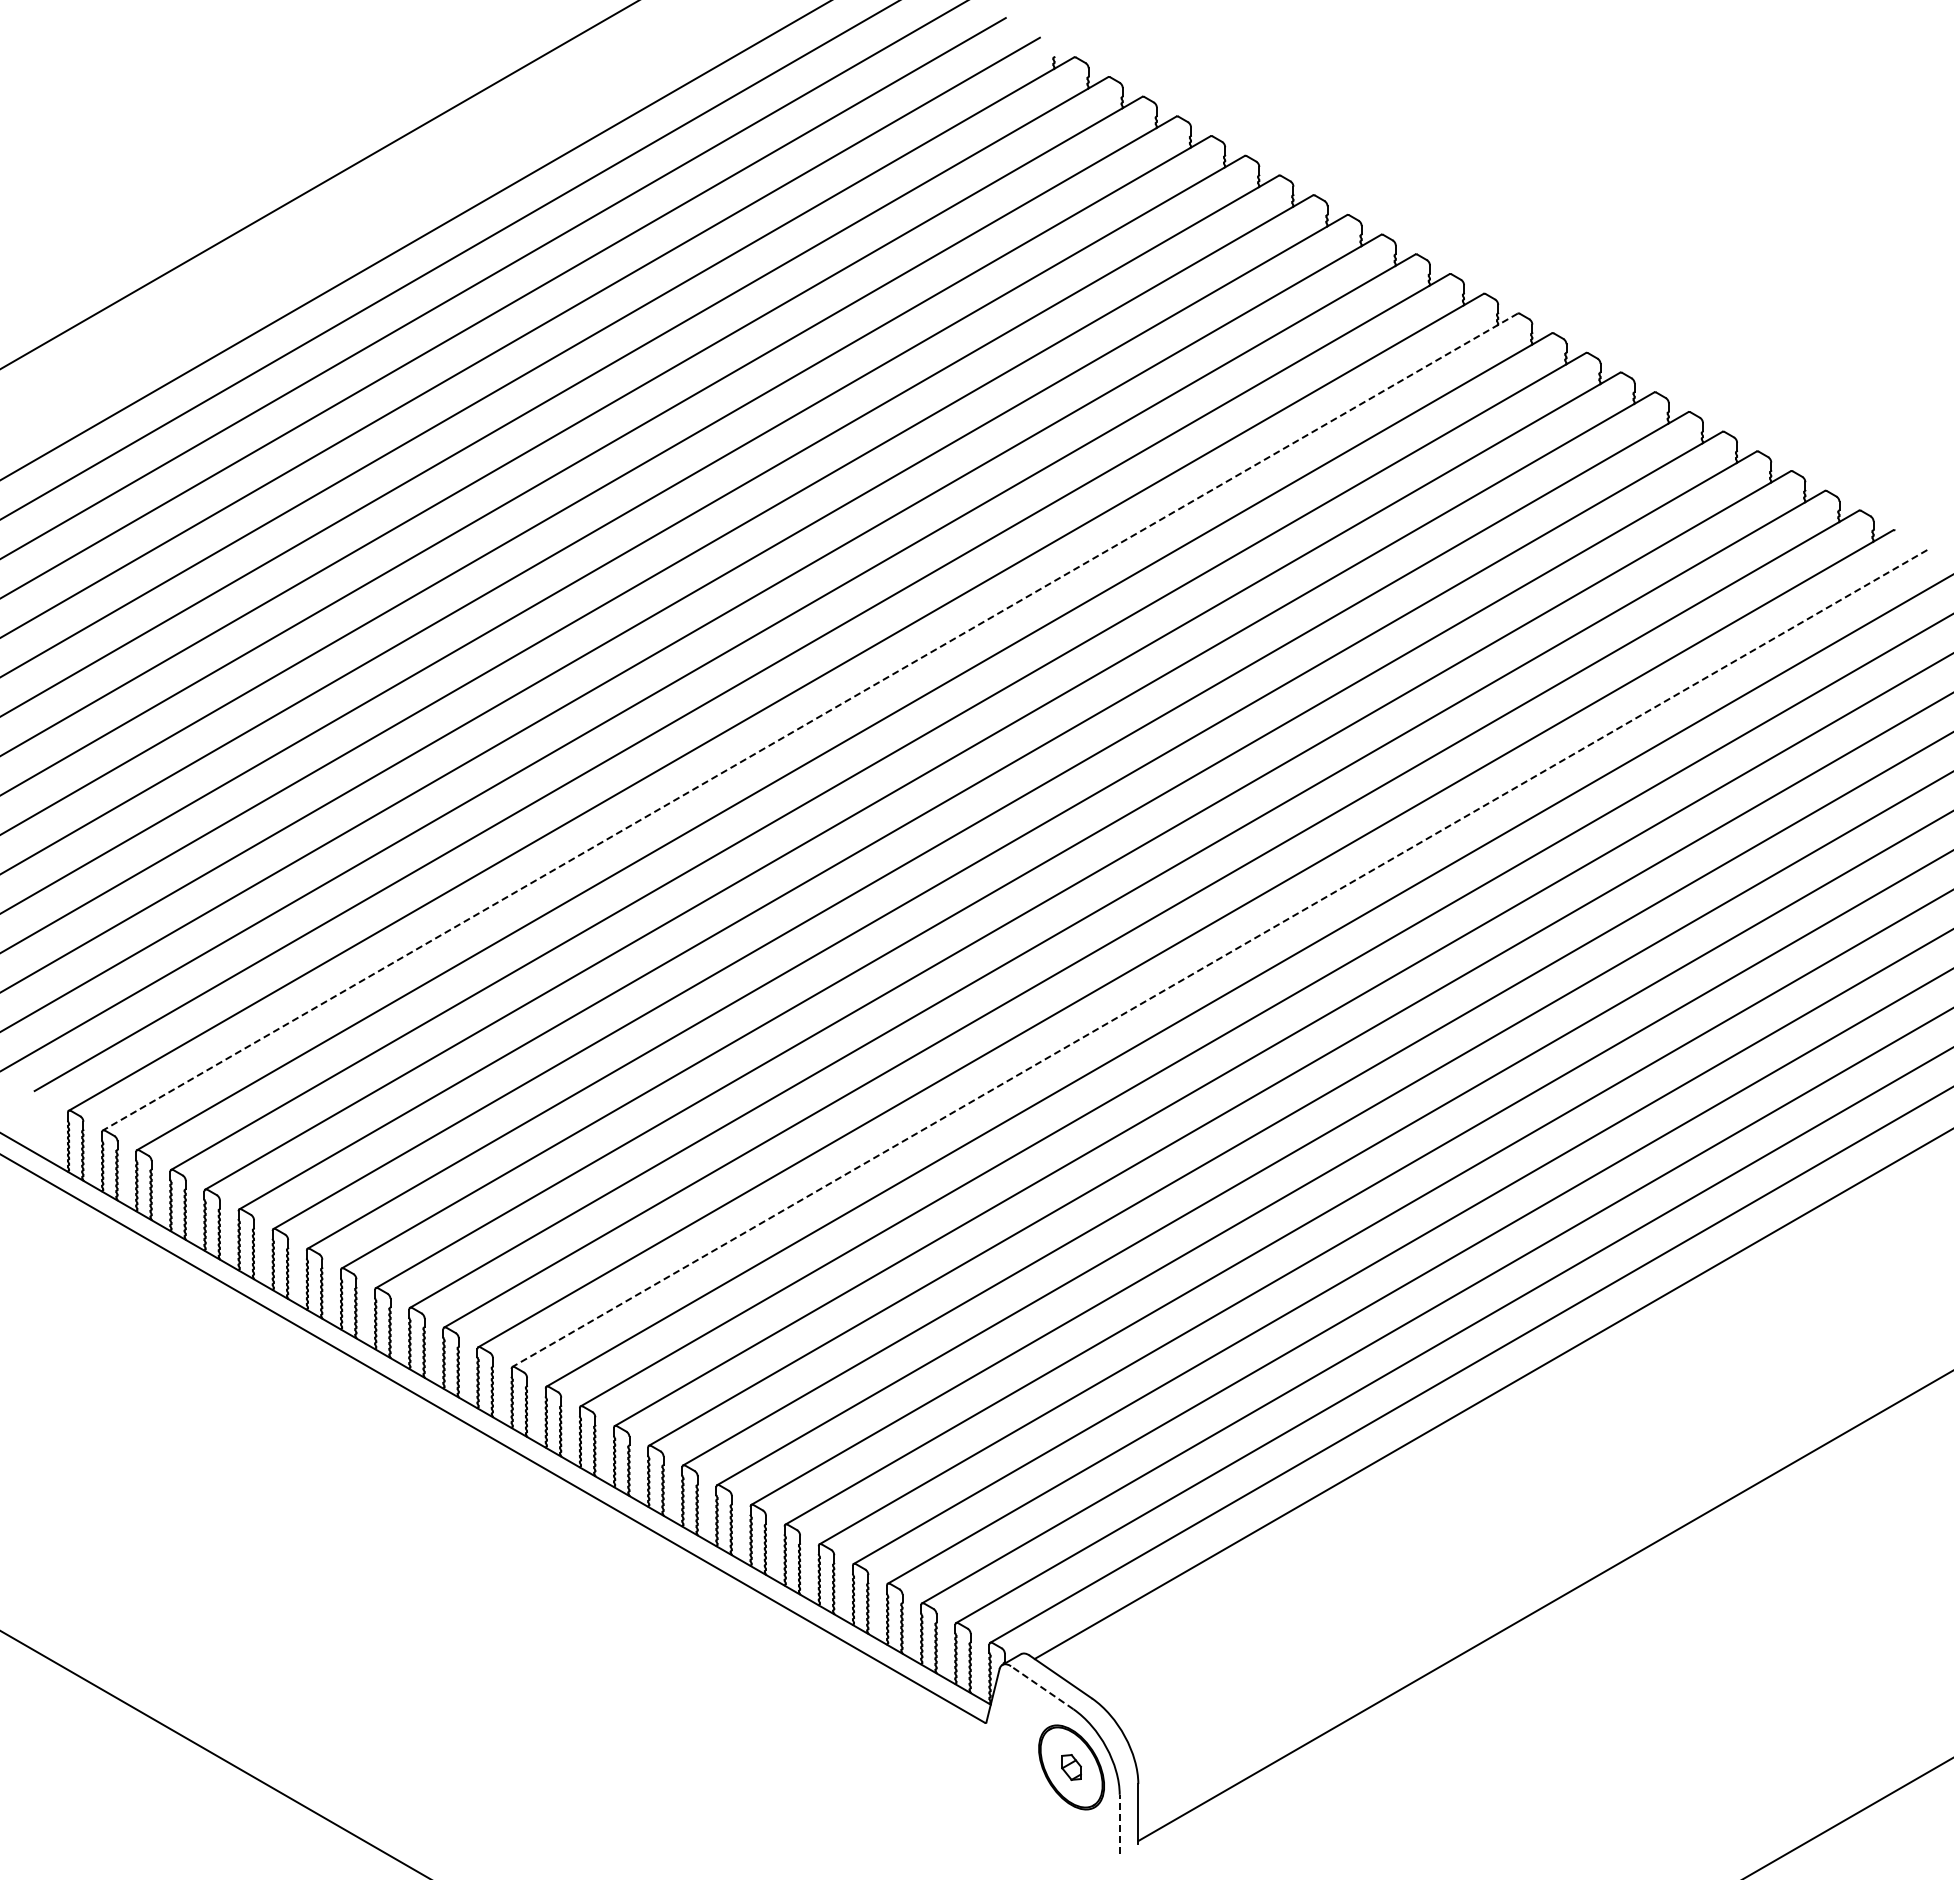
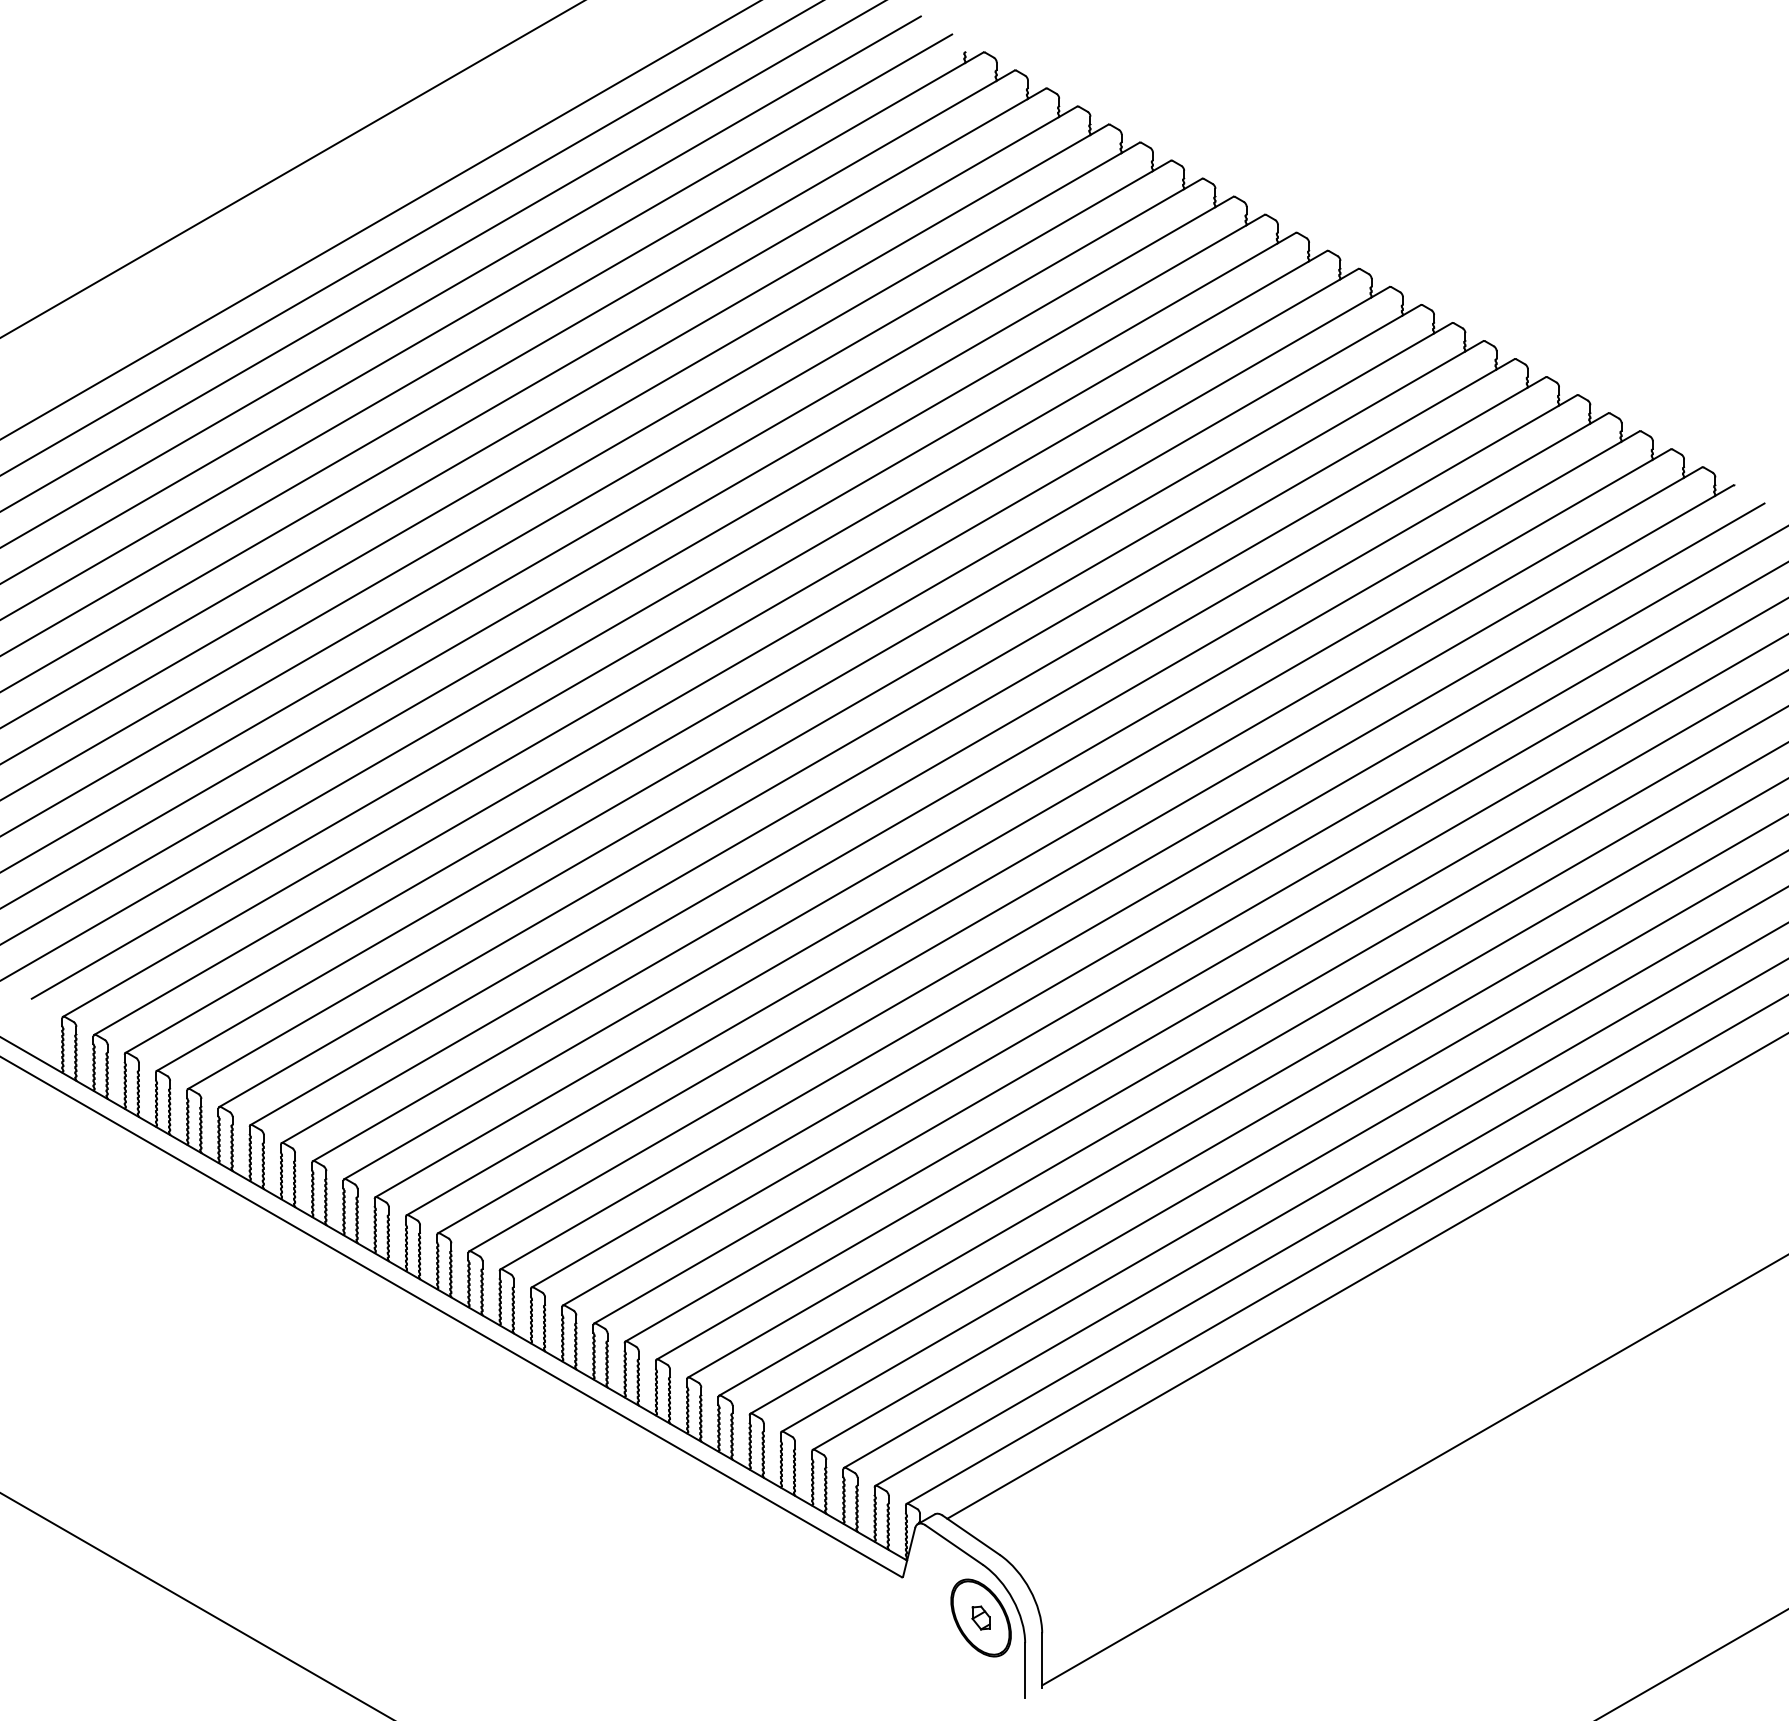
line: (810, 722) -> (742, 661), dashed -> solid
line: (1219, 958) -> (1116, 877), dashed -> solid
line: (1042, 1687) -> (954, 1544), dashed -> solid
line: (1119, 1824) -> (1024, 1670), dashed -> solid

